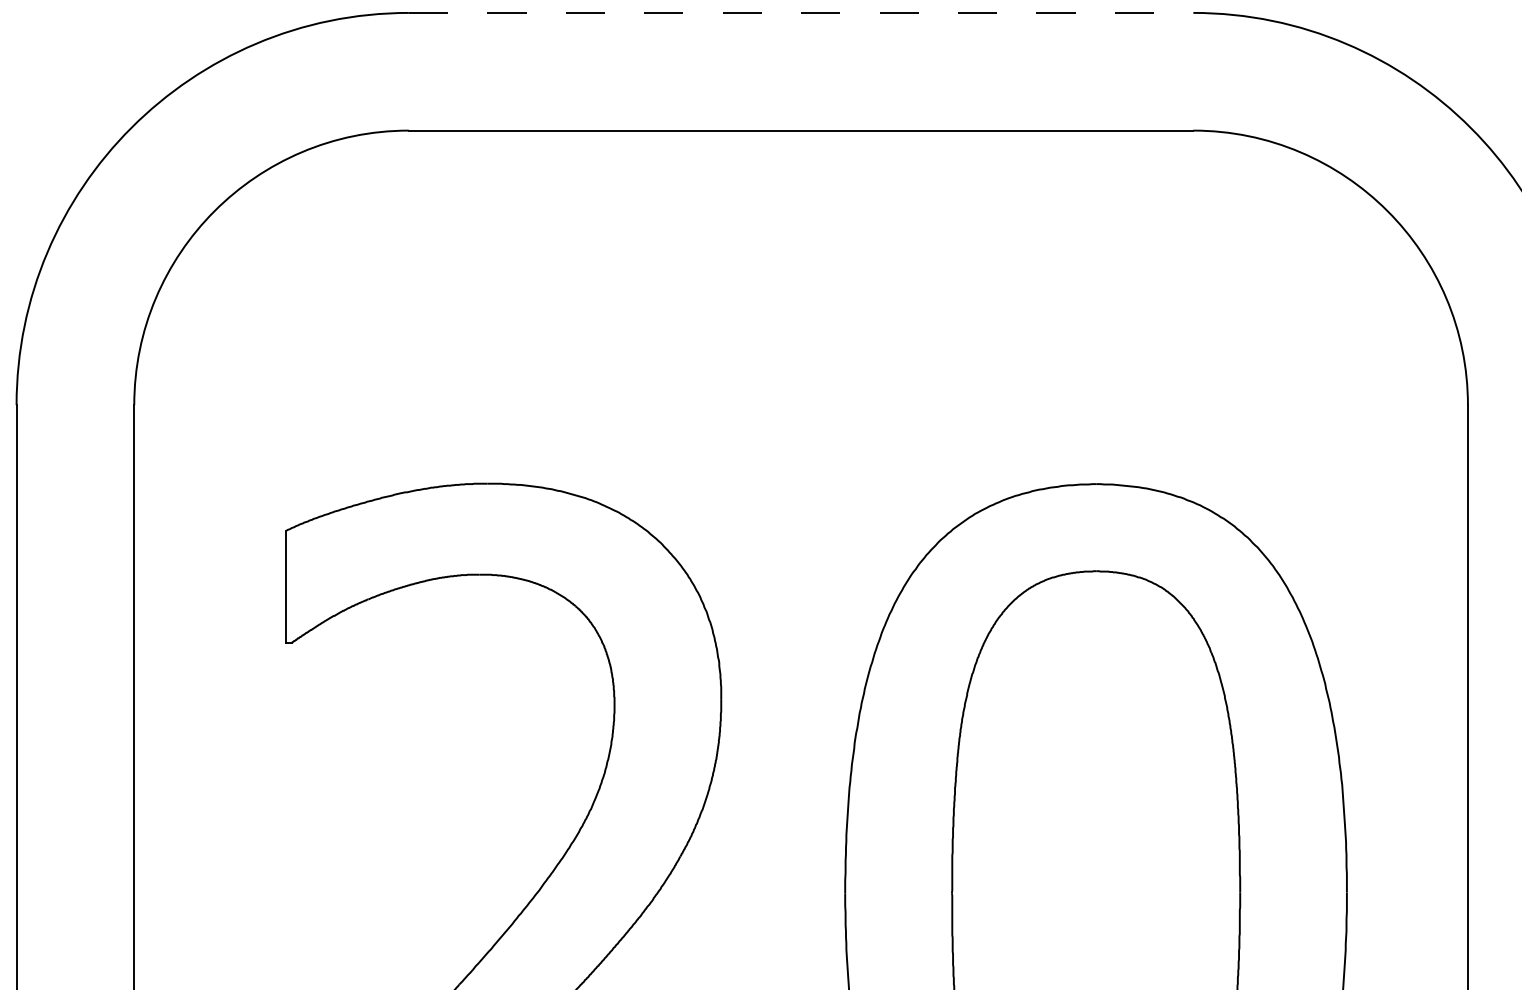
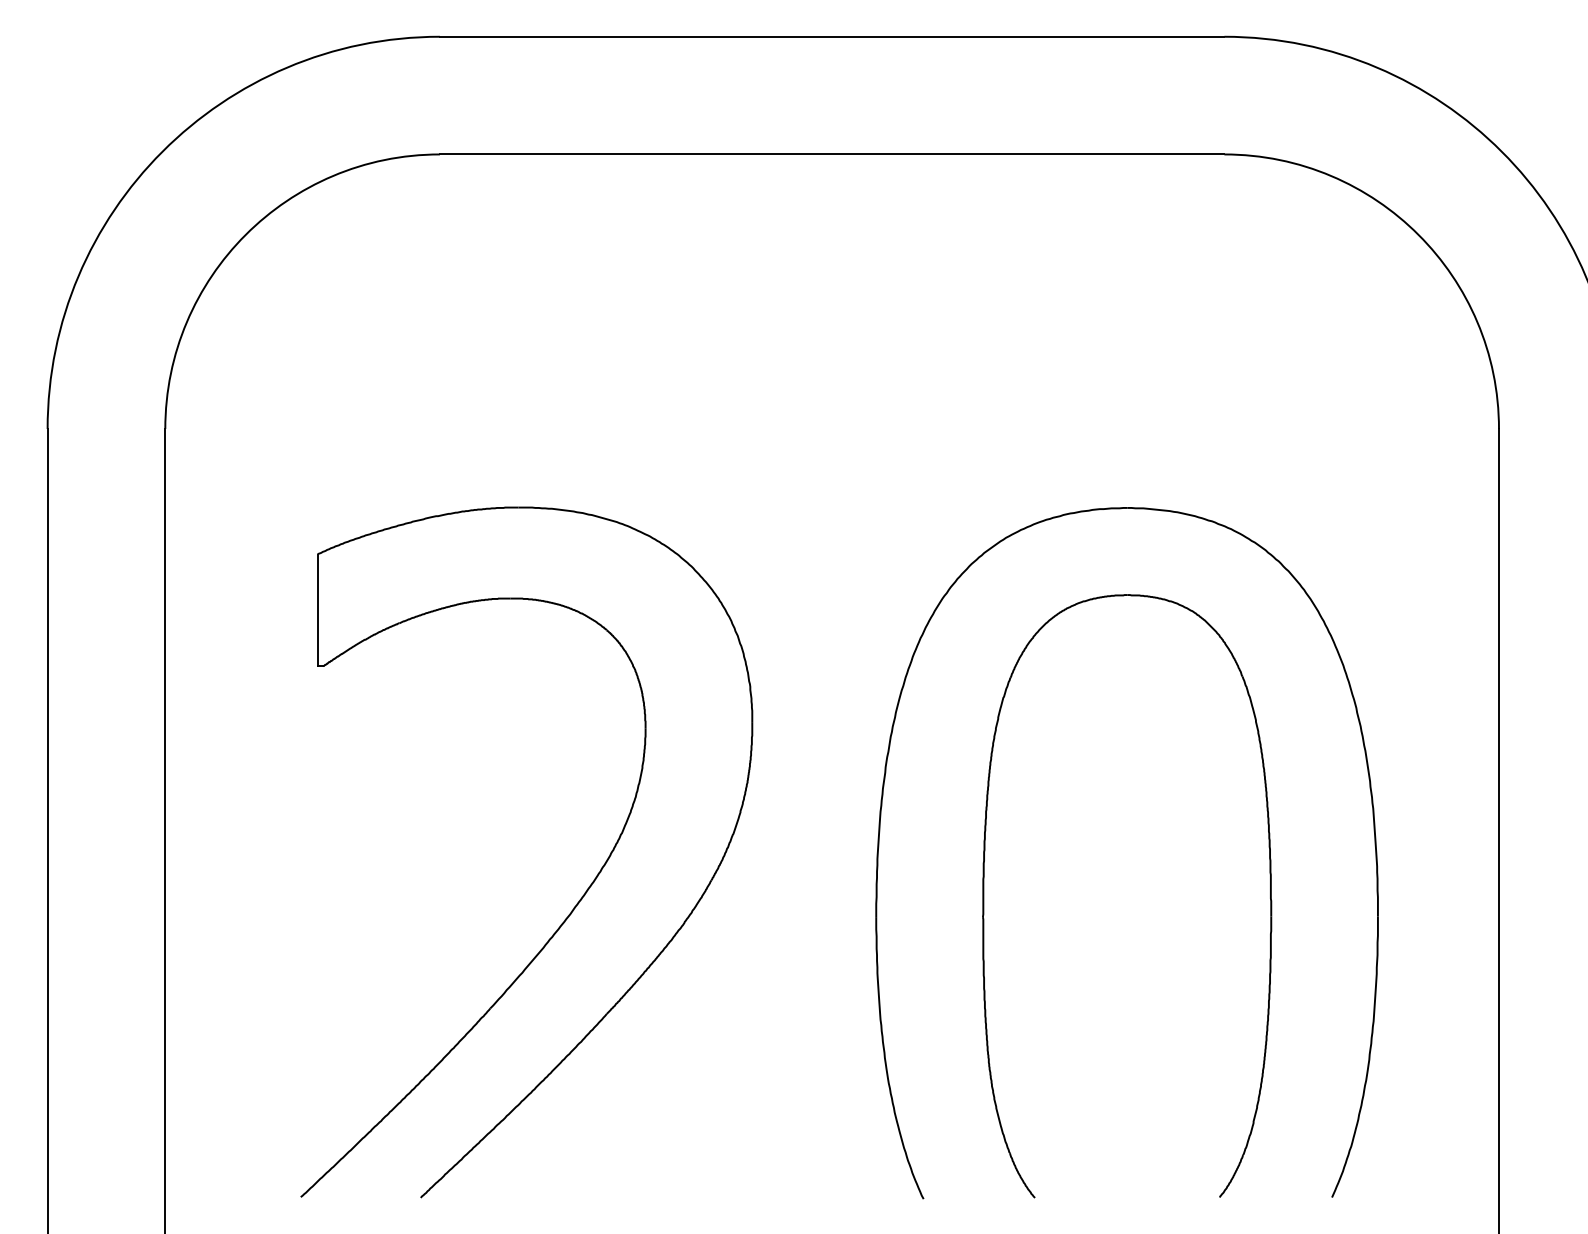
line: (801, 12) -> (832, 36), dashed -> solid

